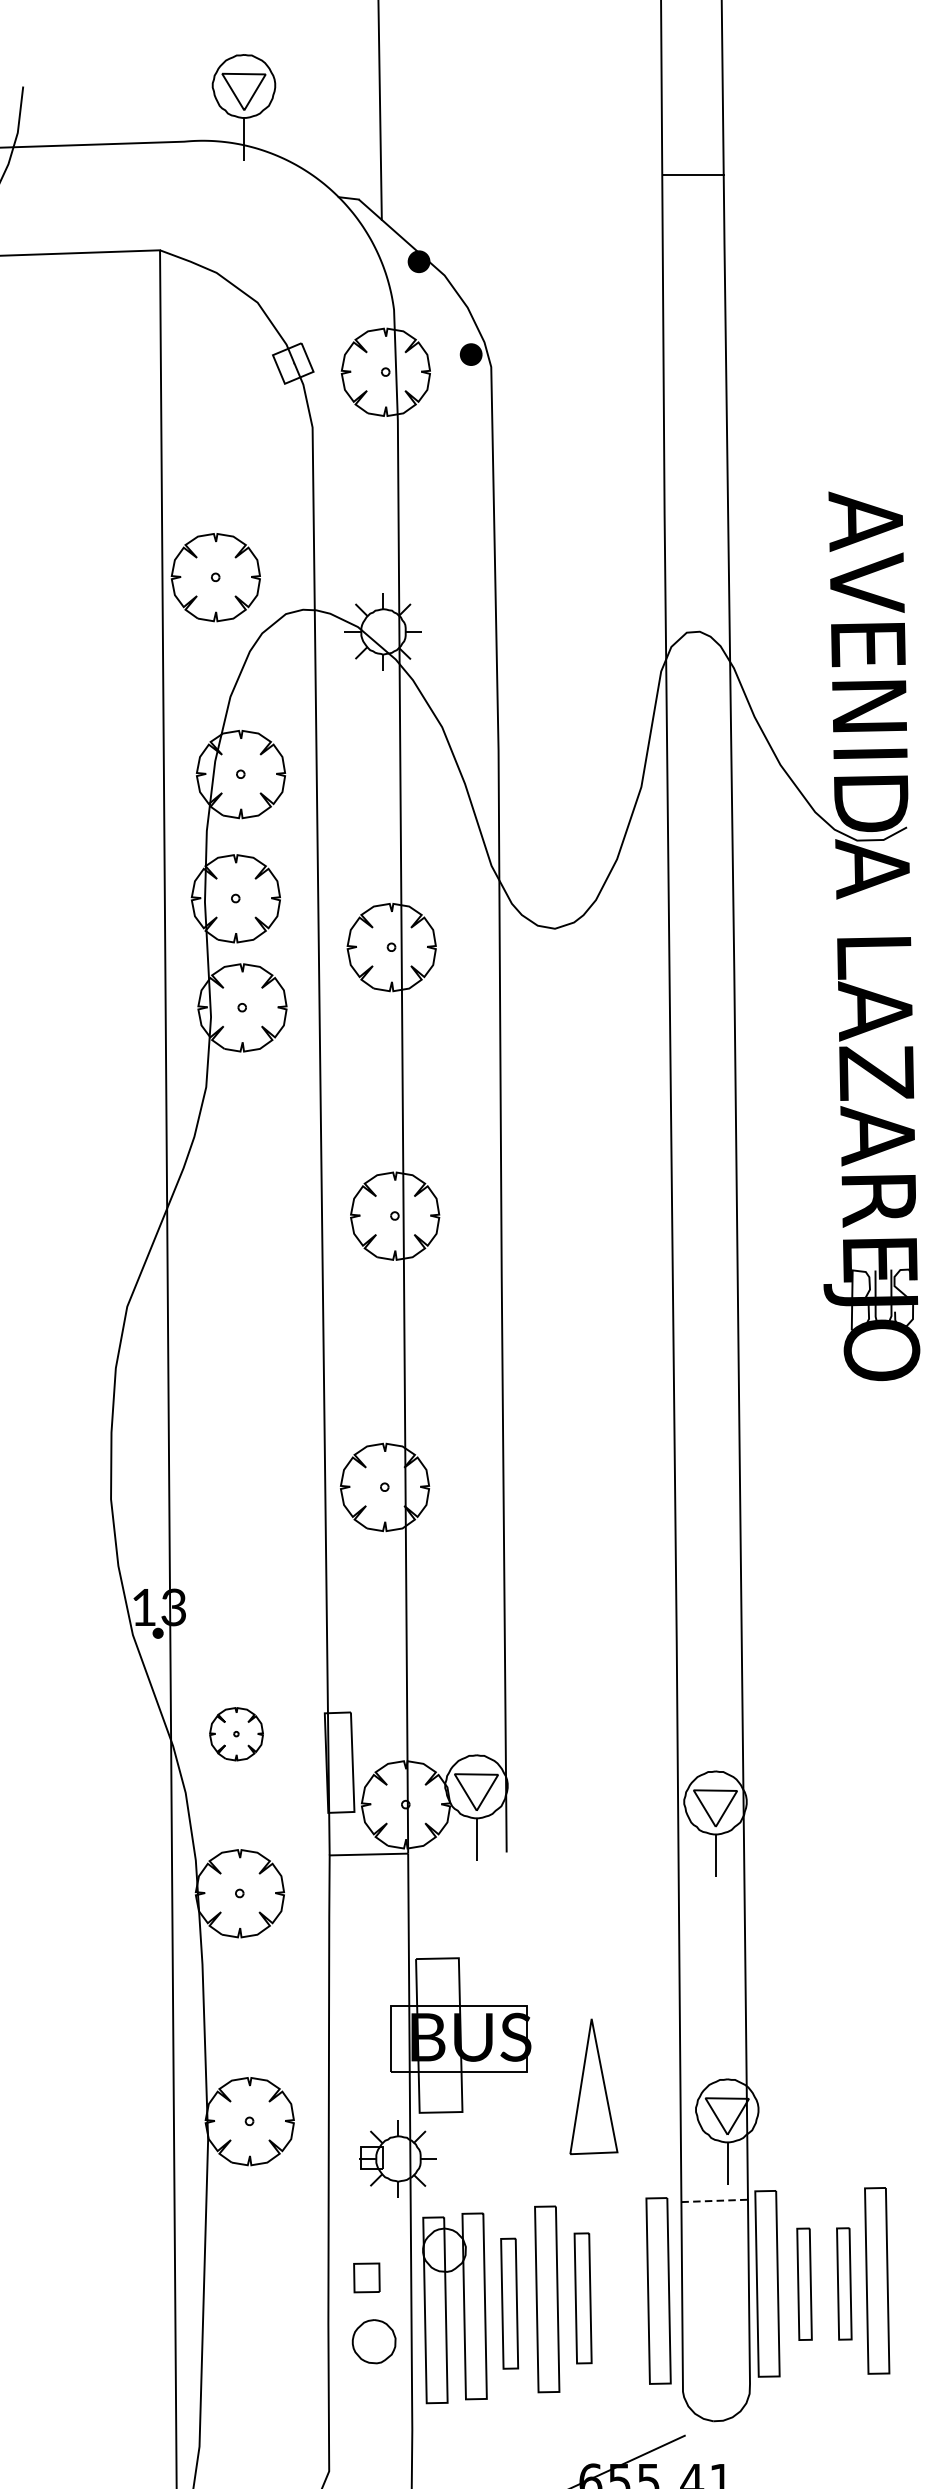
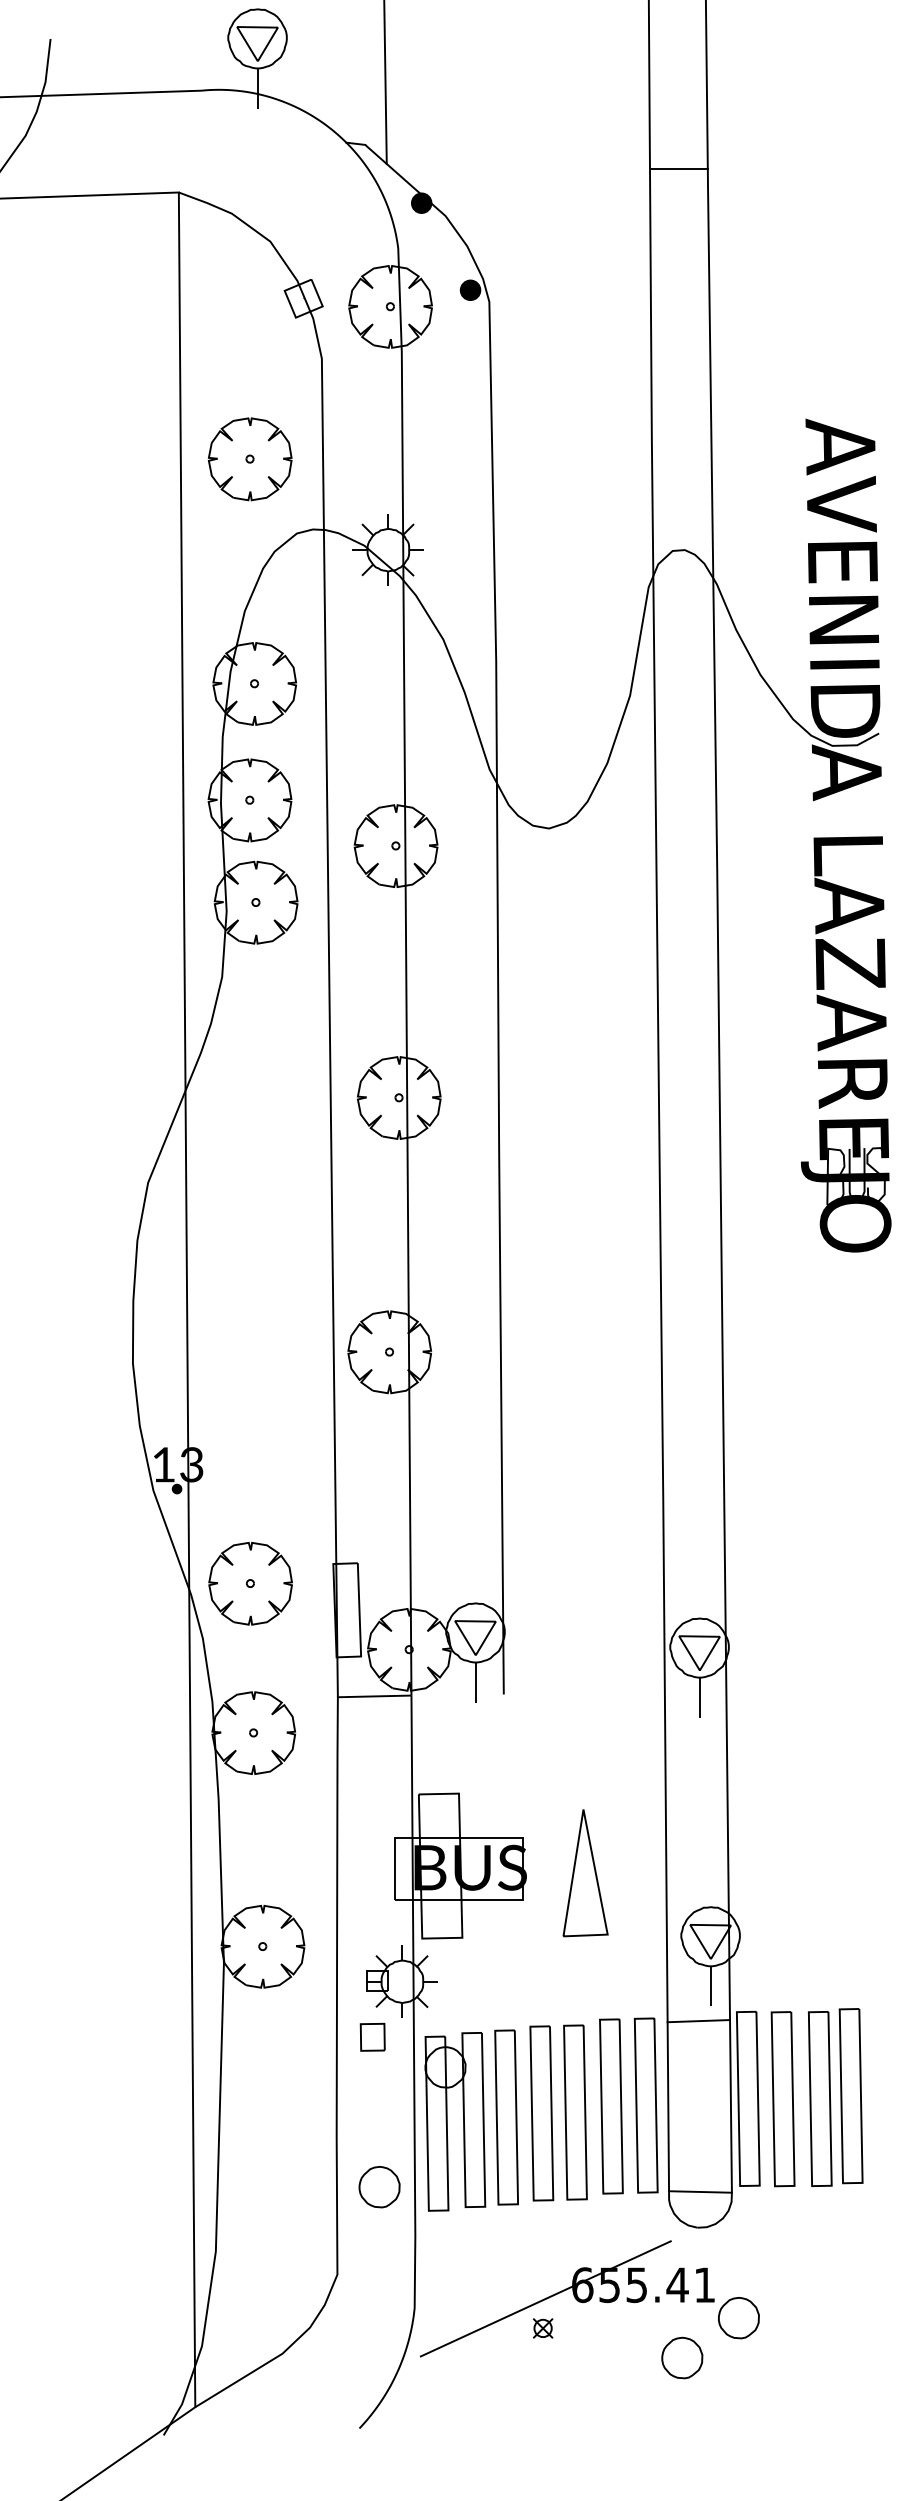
line: (693, 174) -> (678, 169), moved
part: (215, 577) -> (249, 459), moved
part: (236, 1734) -> (250, 1583), size x1.67
part: (593, 2087) -> (585, 1873), moved
line: (715, 2201) -> (699, 2021), dashed -> solid
part: (366, 2277) -> (372, 2036), moved
part: (844, 2283) -> (820, 2098), size x1.67
part: (803, 2284) -> (782, 2099), size x1.67
part: (621, 2291) -> (611, 2106), added
part: (583, 2298) -> (575, 2112), size x1.43
part: (509, 2303) -> (506, 2117), size x1.43
part: (374, 2342) -> (379, 2187), moved
line: (716, 2382) -> (700, 2191), added

